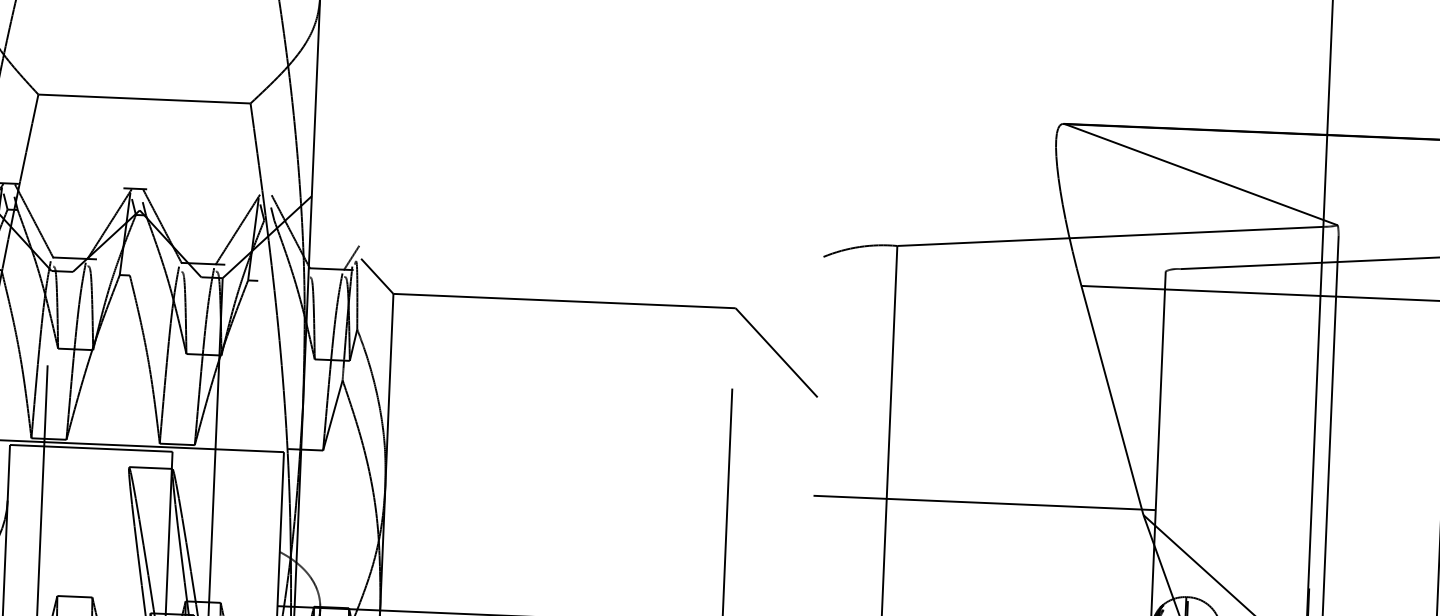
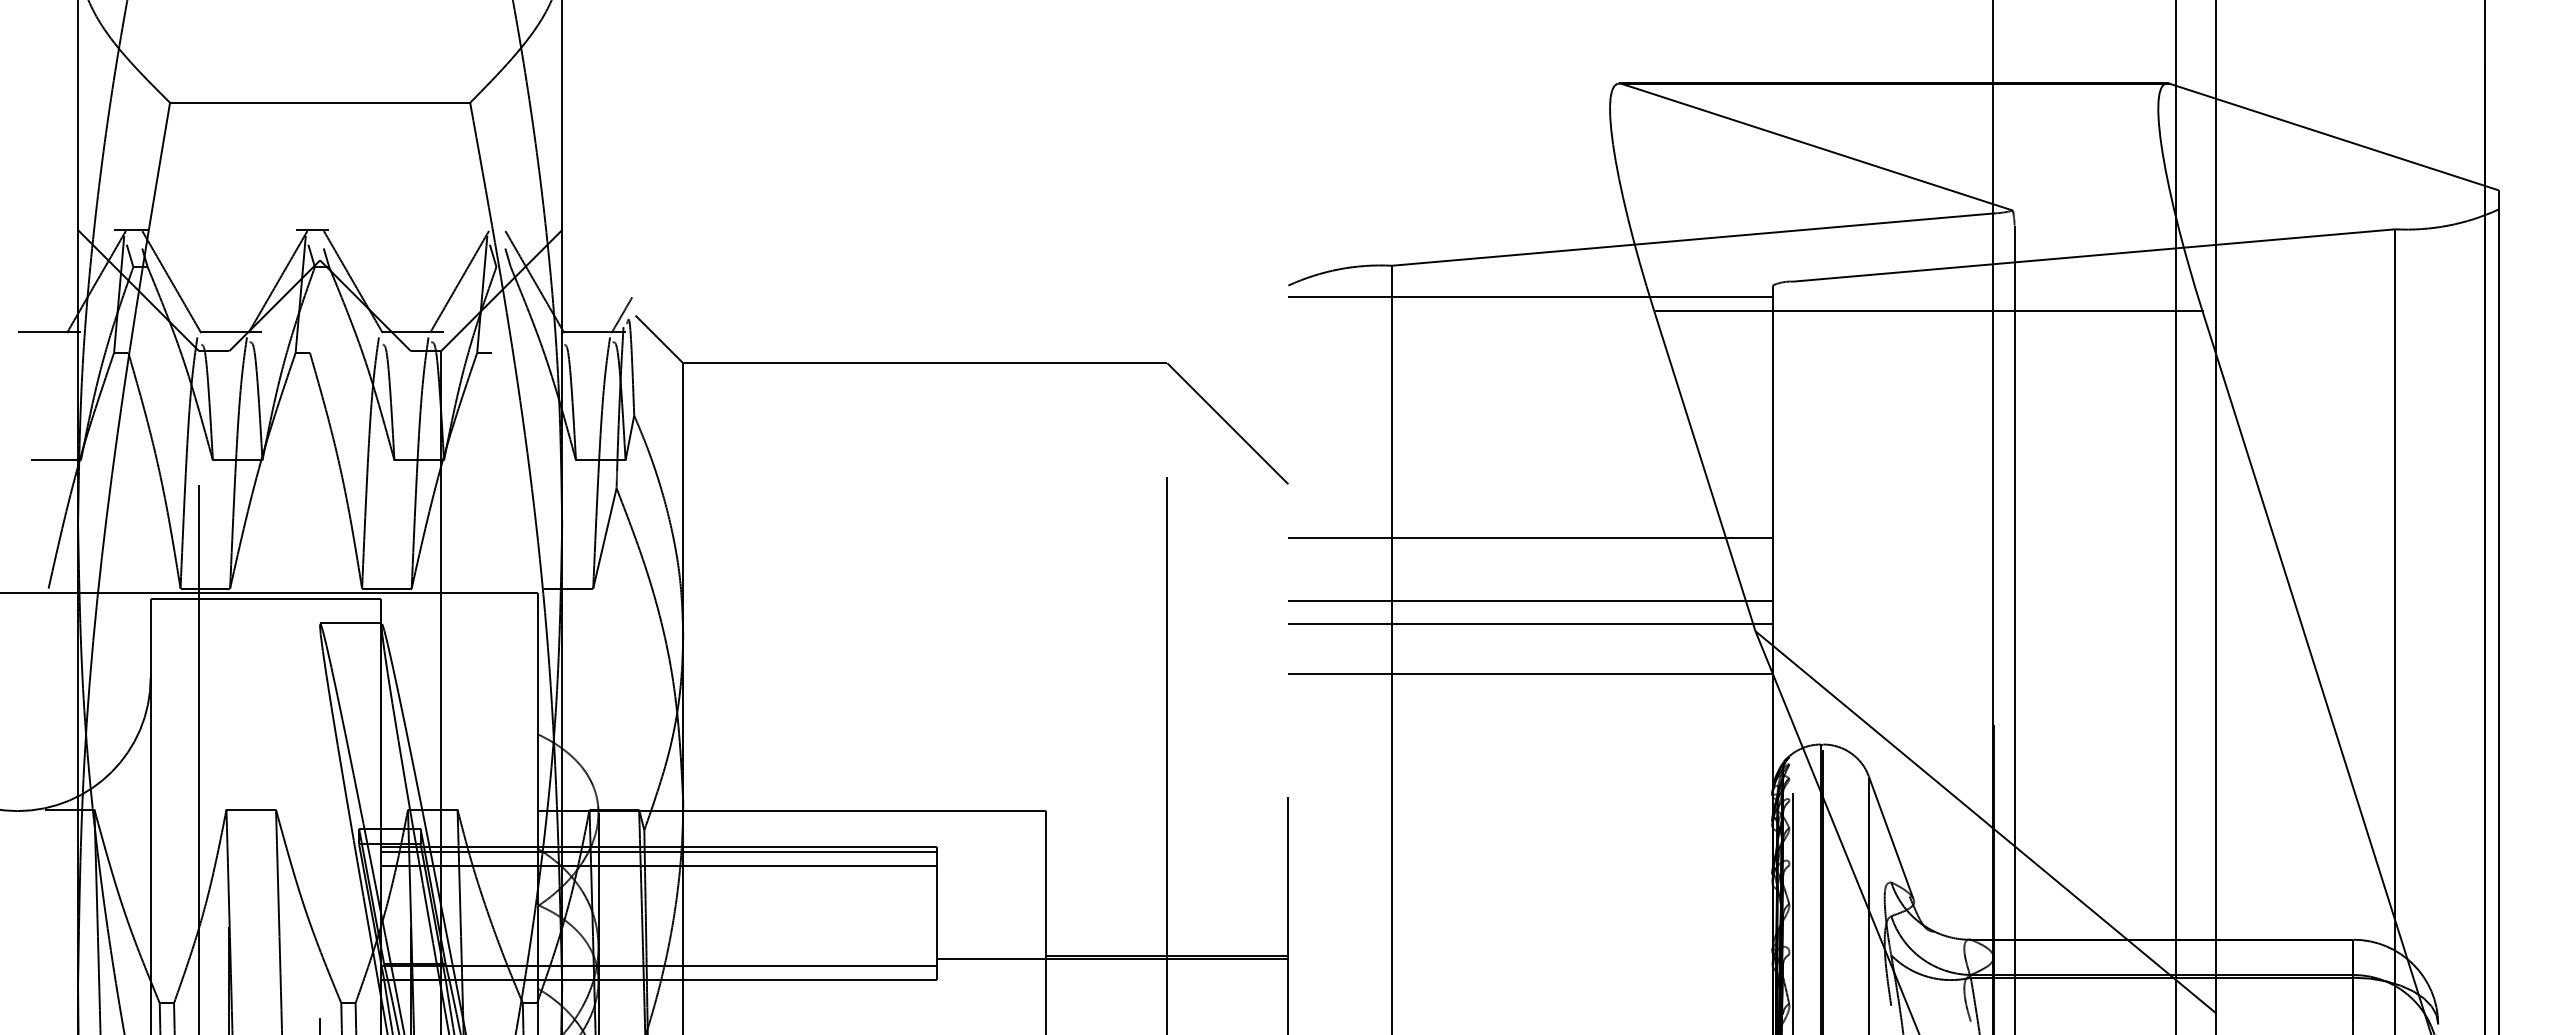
line: (994, 271) -> (1530, 296), added
line: (987, 442) -> (1530, 538), added
line: (985, 486) -> (1530, 600), added
line: (983, 538) -> (1530, 673), added

